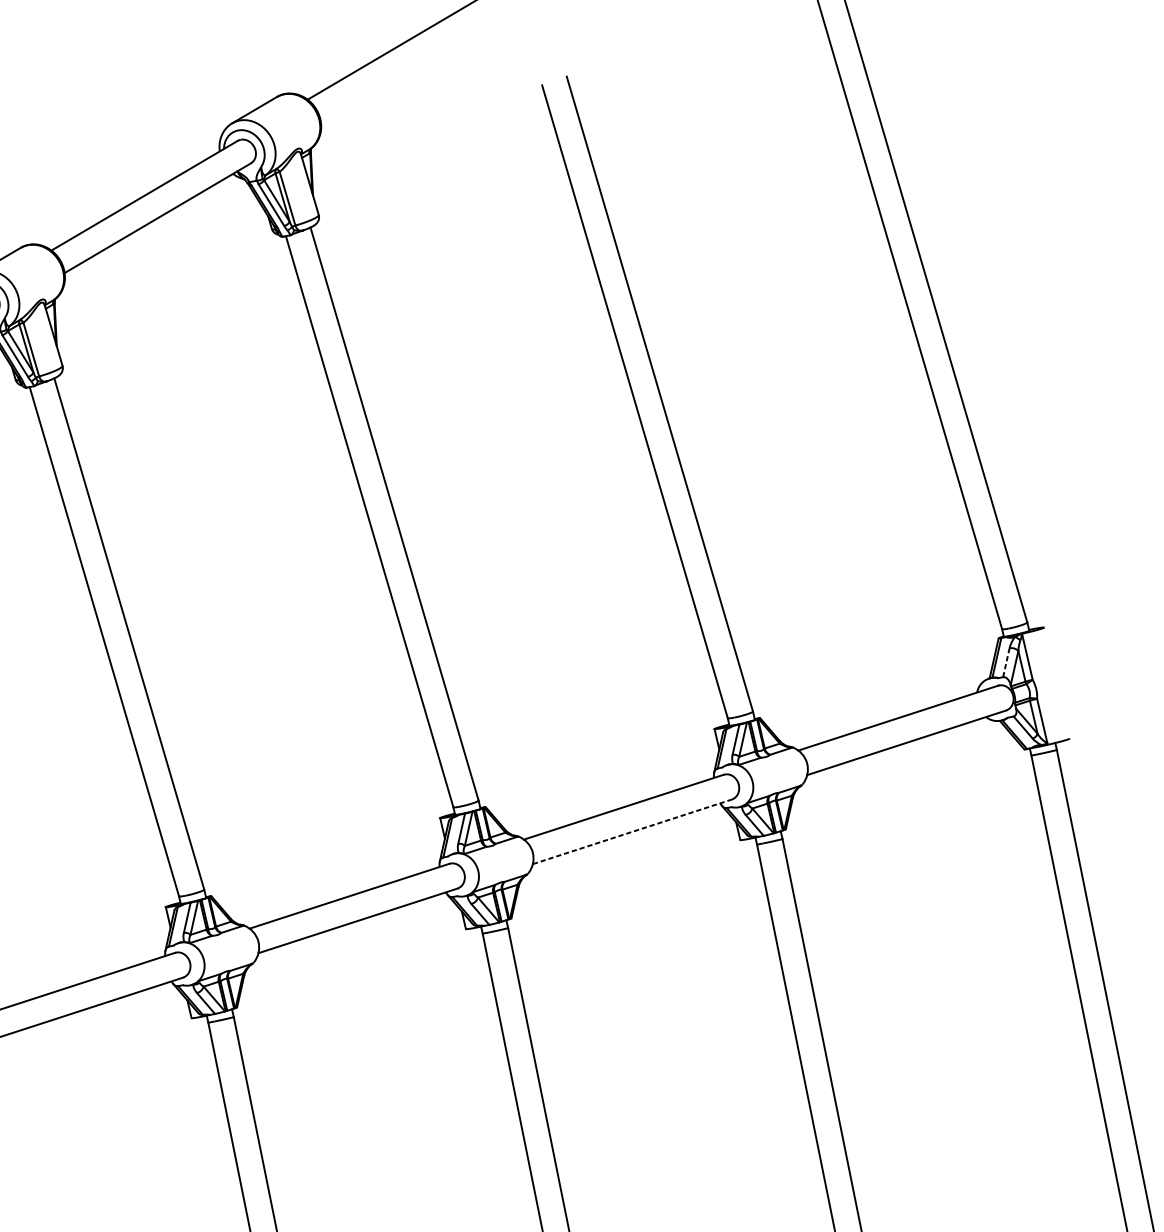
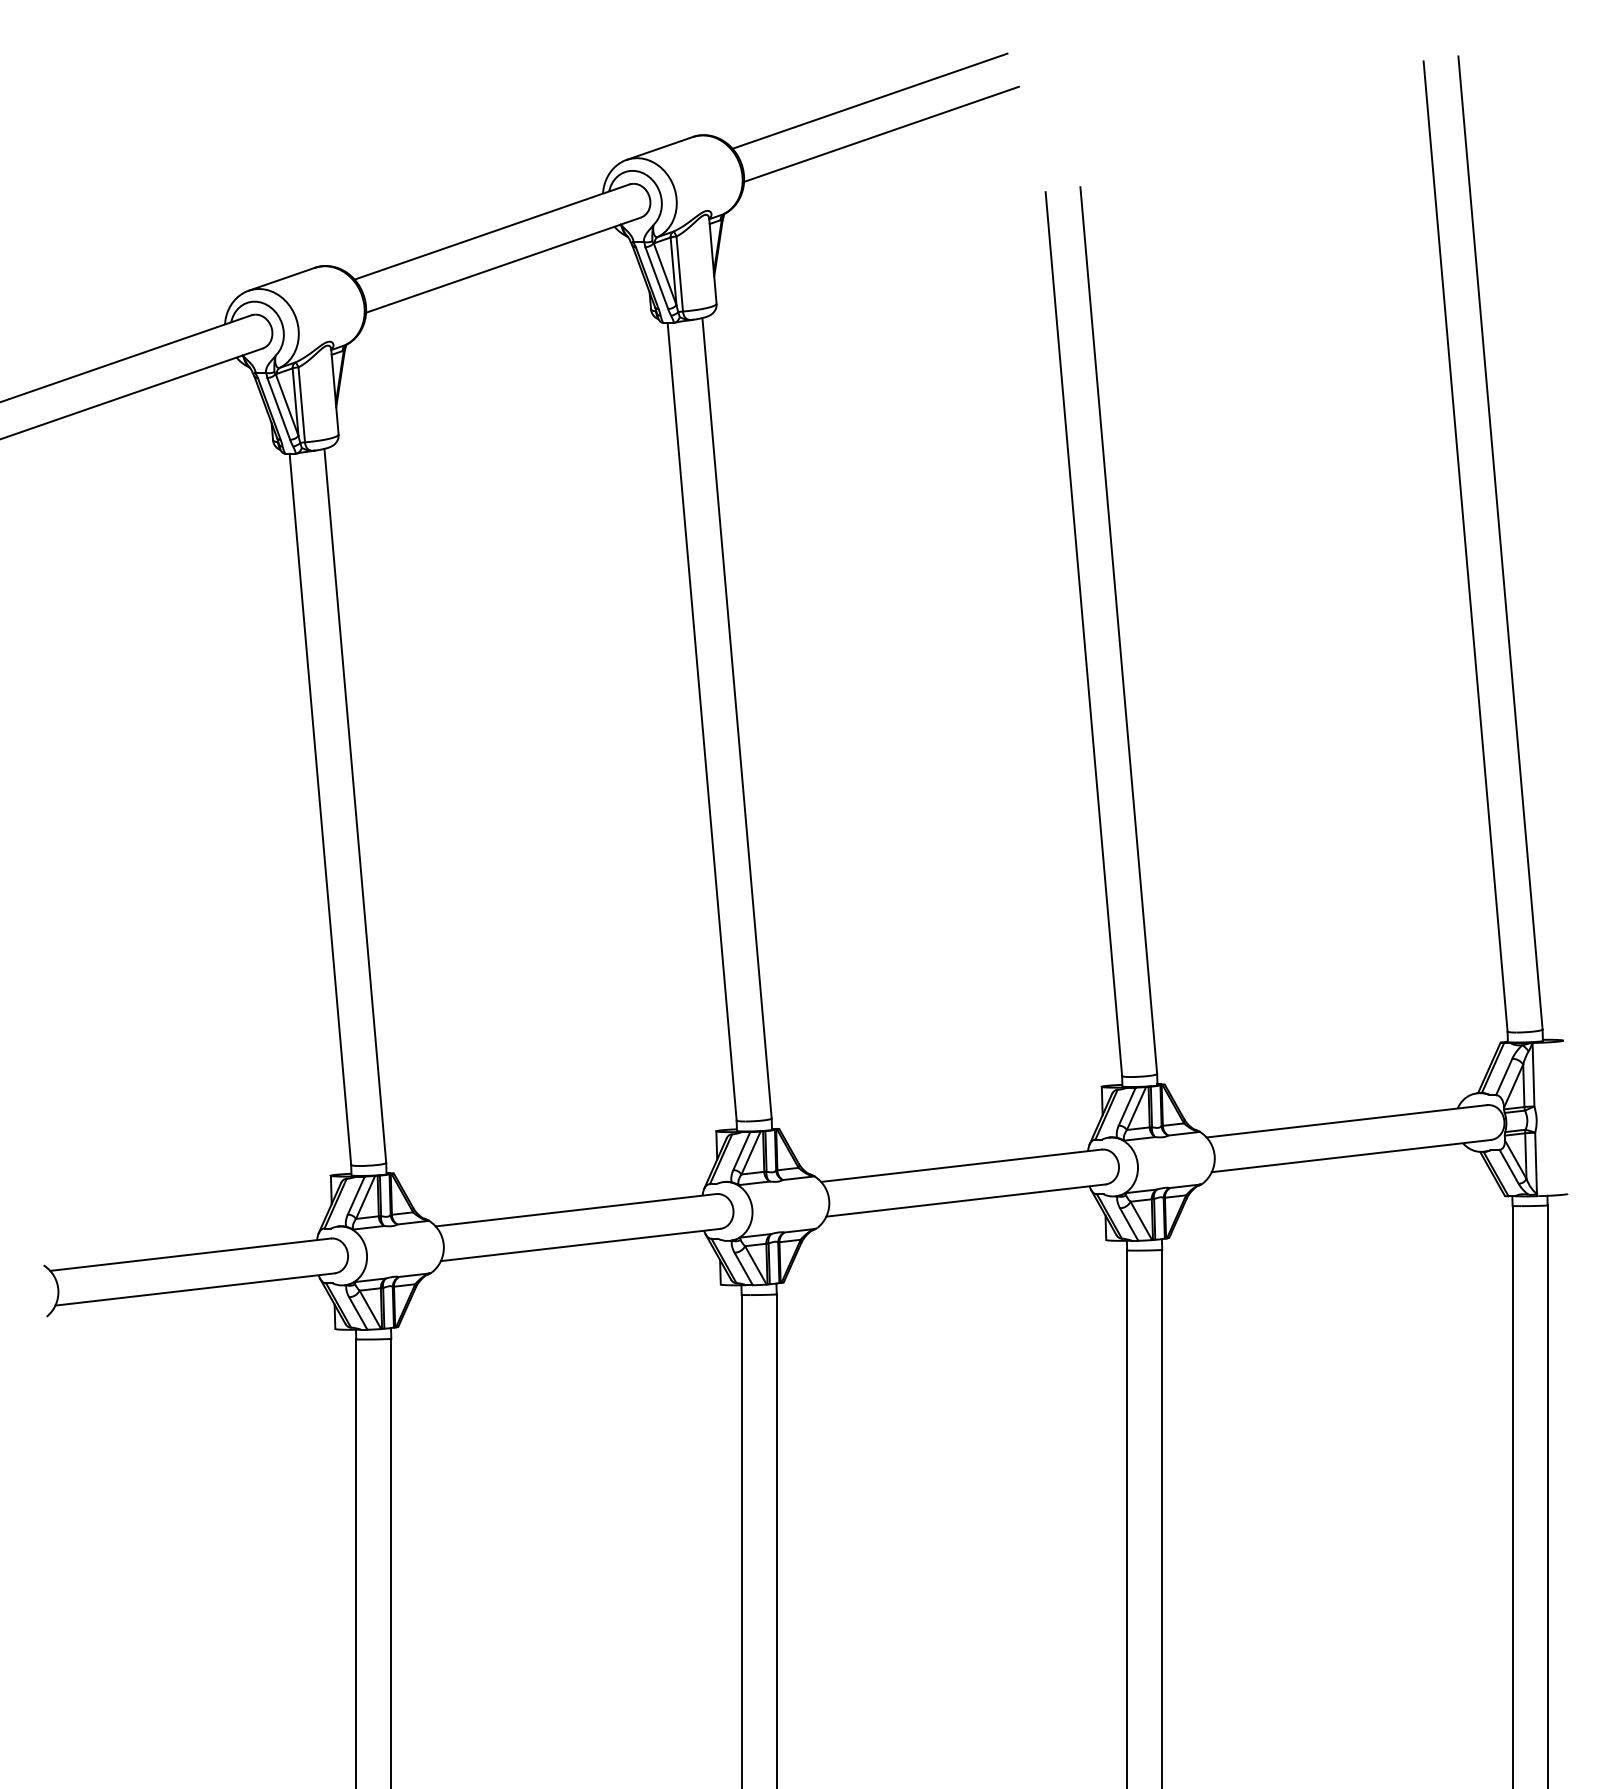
line: (413, 66) -> (881, 133), added
line: (1006, 662) -> (1504, 1076), dashed -> solid
line: (632, 831) -> (966, 1200), dashed -> solid

